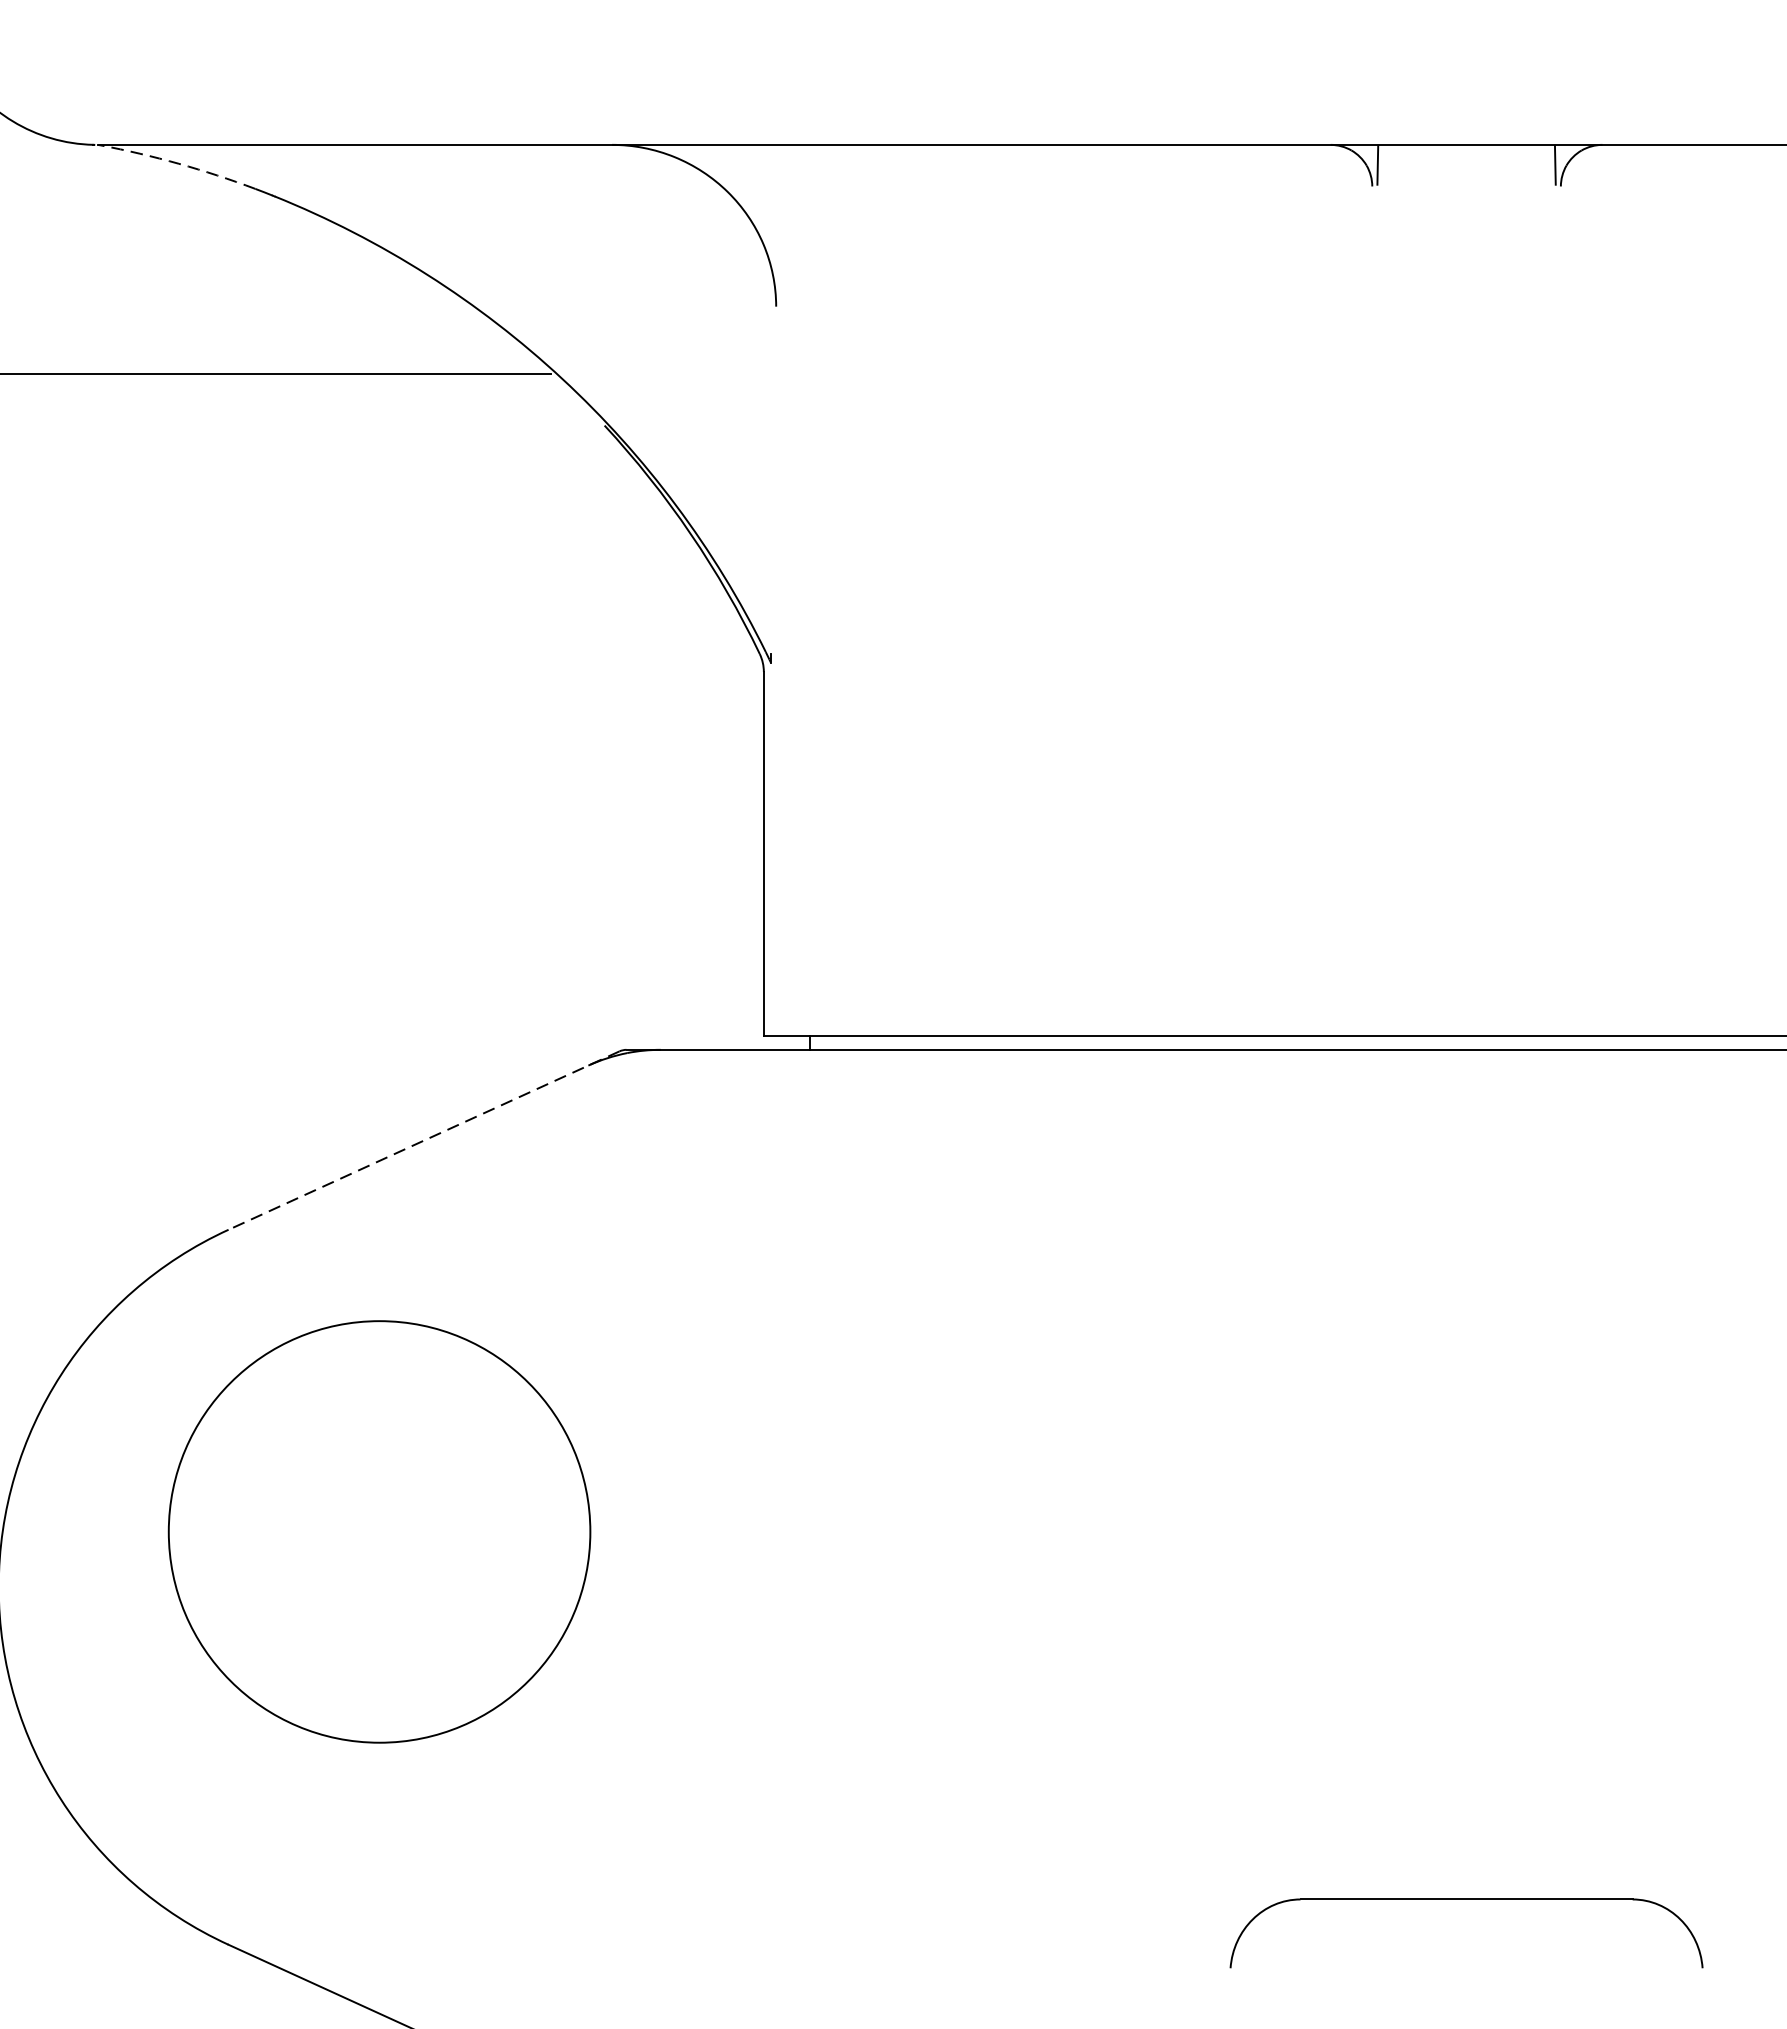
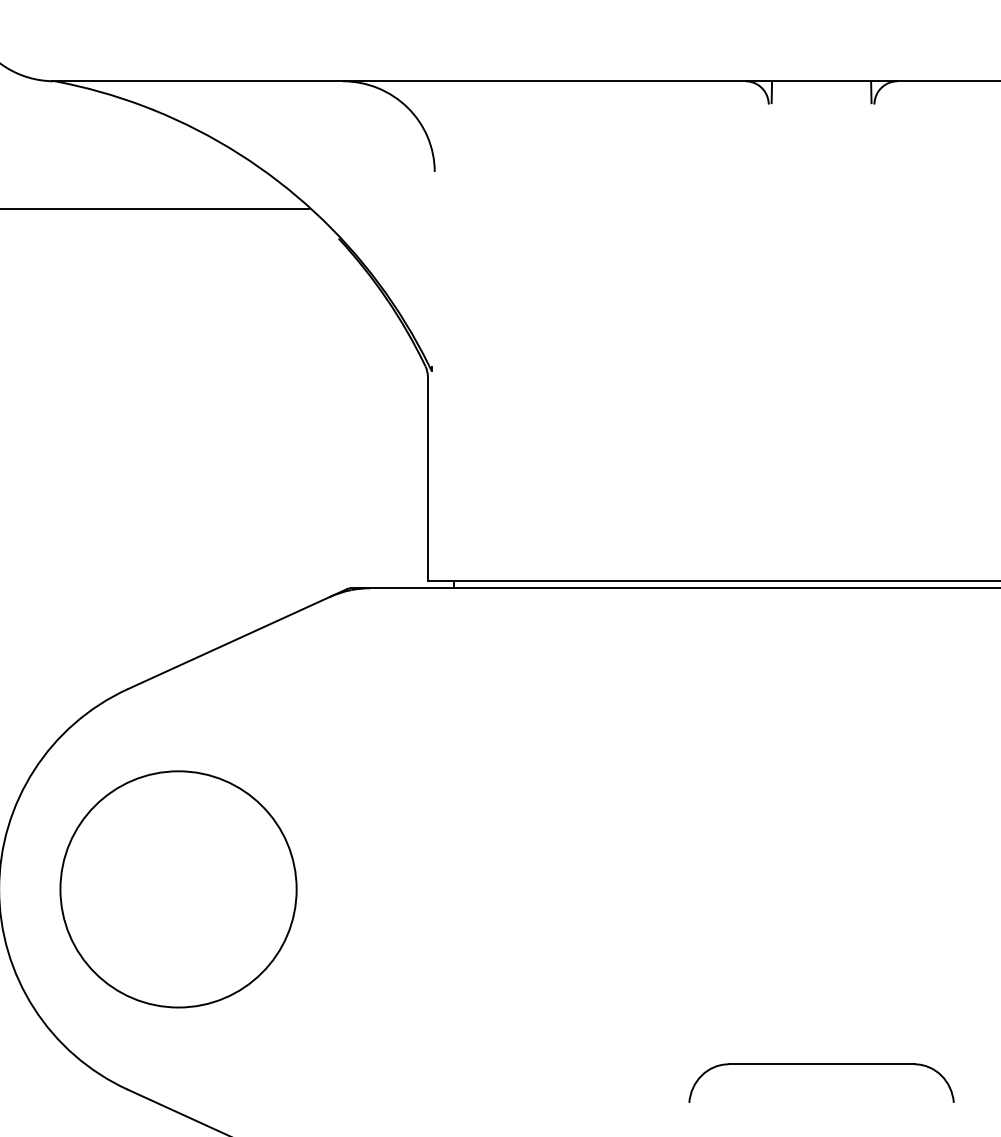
arc: (179, 163) -> (100, 91), dashed -> solid
line: (424, 1141) -> (237, 639), dashed -> solid
circle: (379, 1532) -> (178, 889), moved

